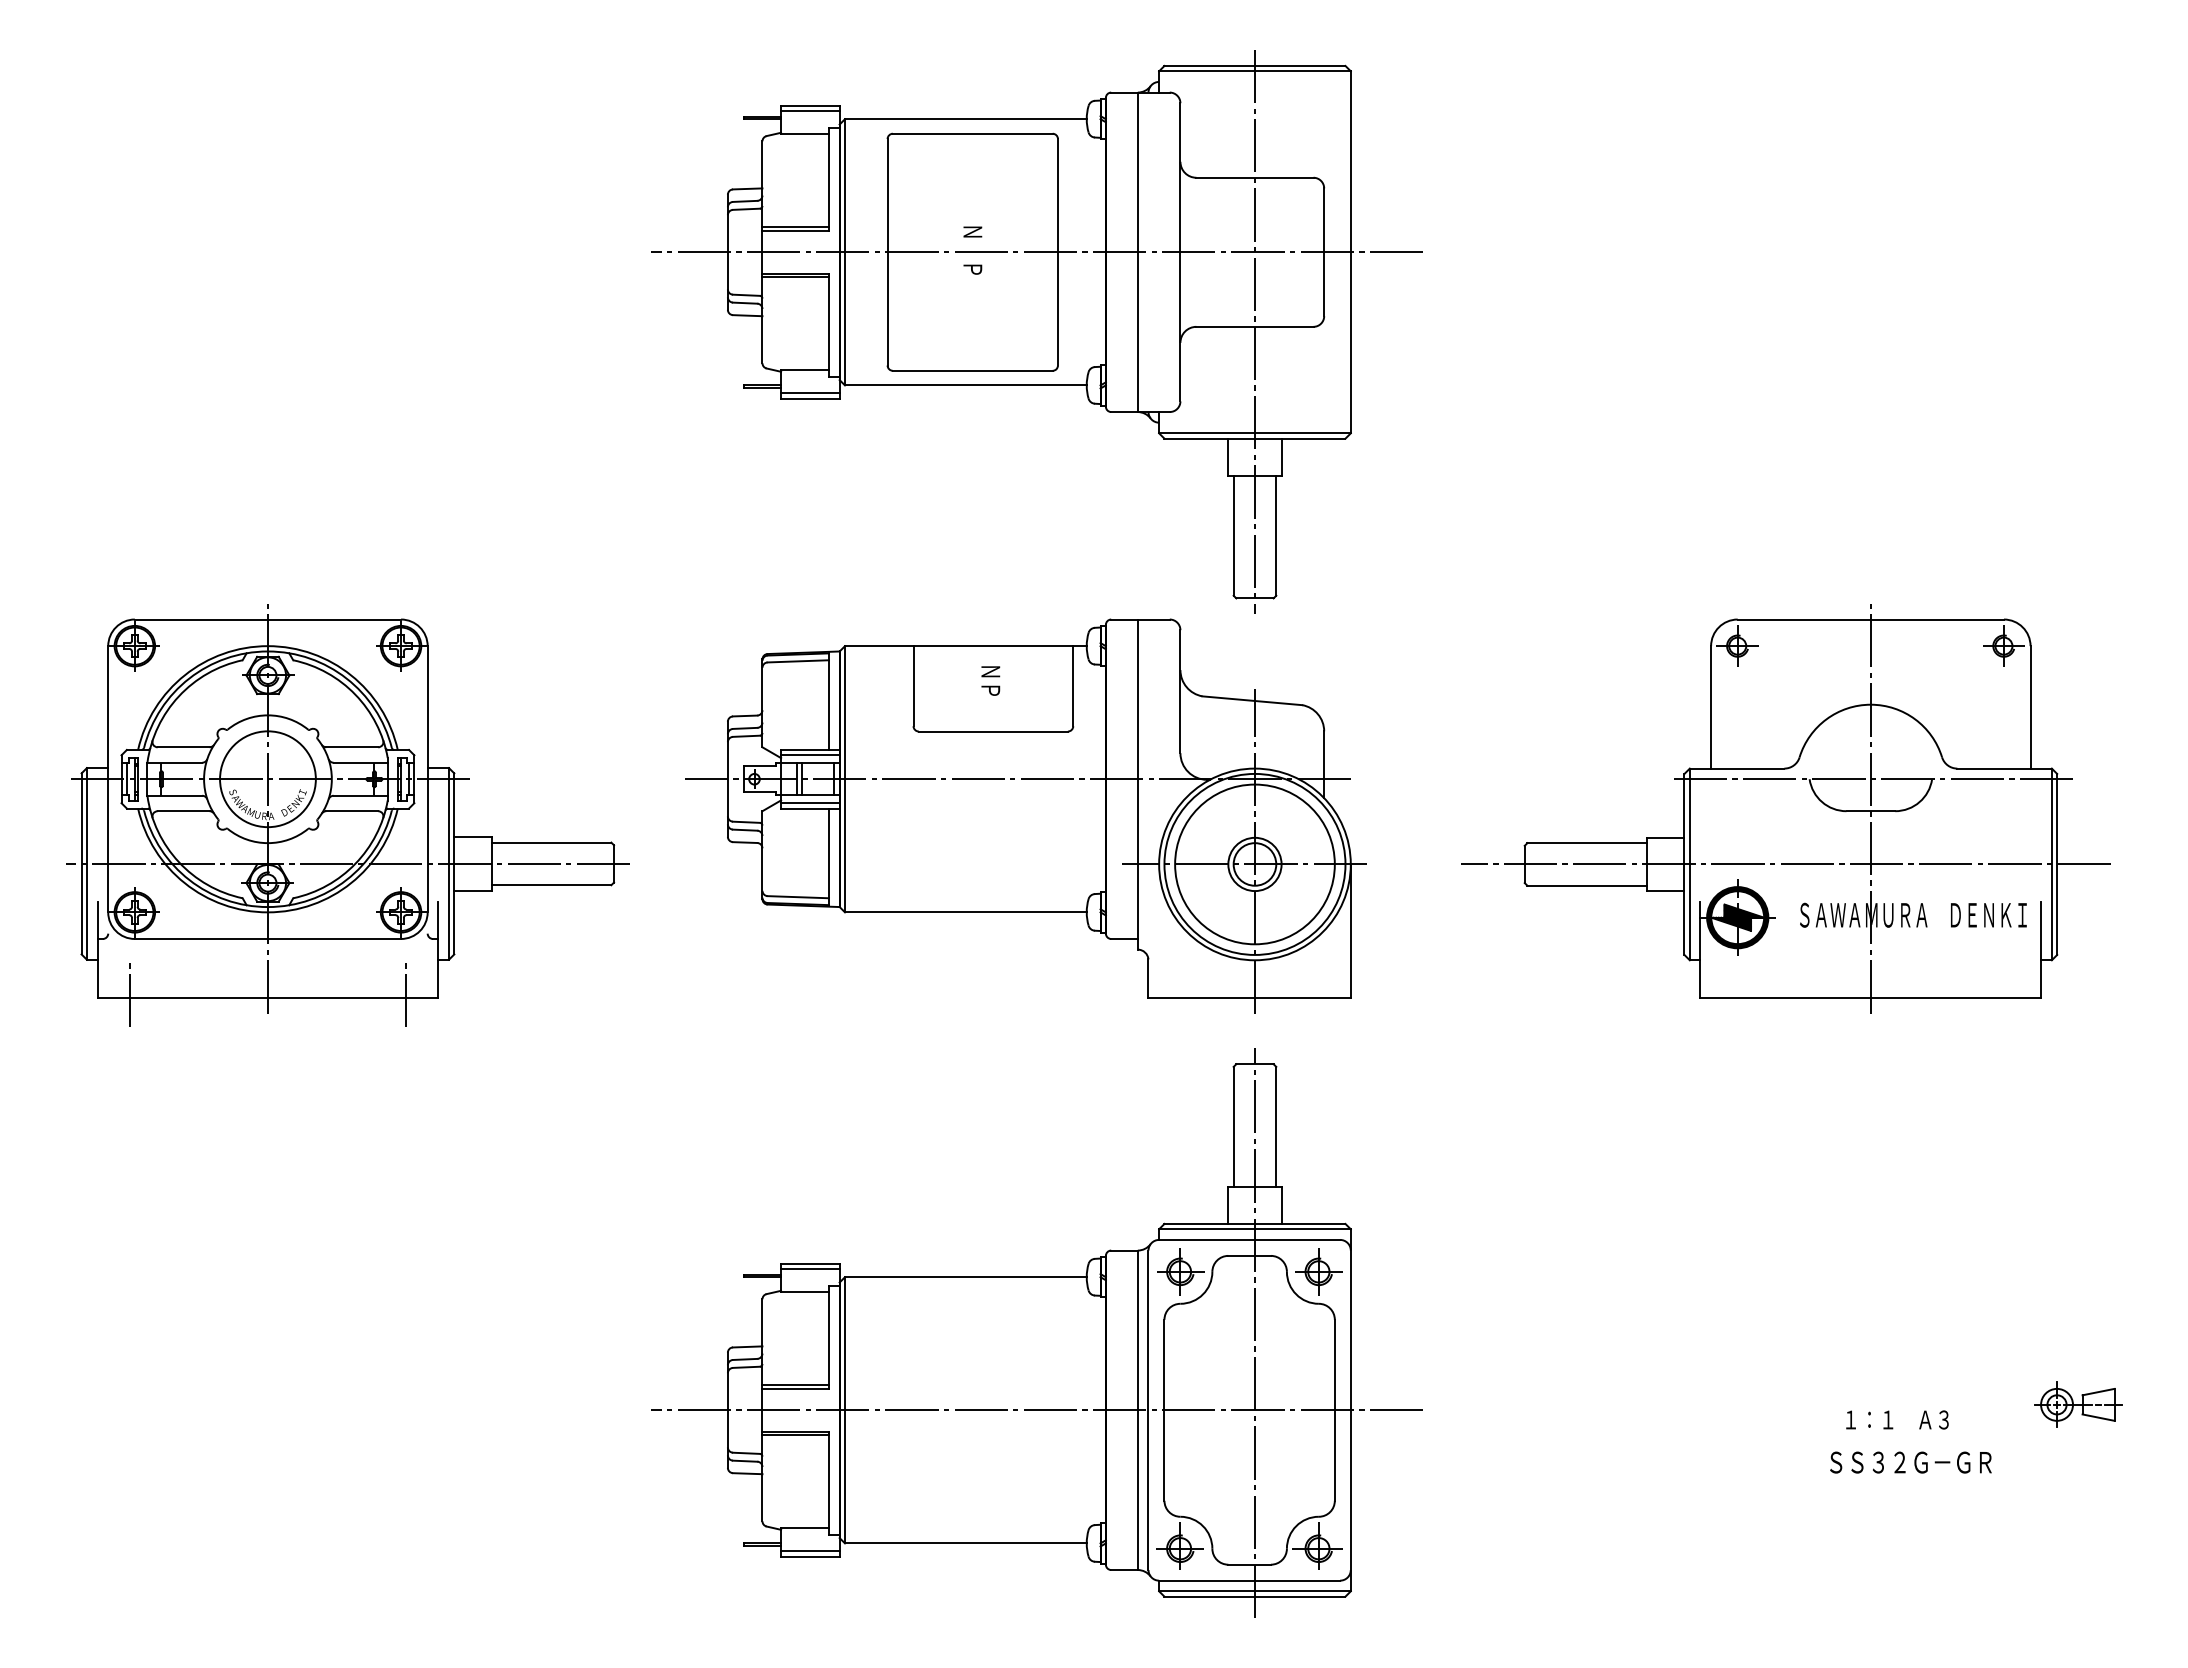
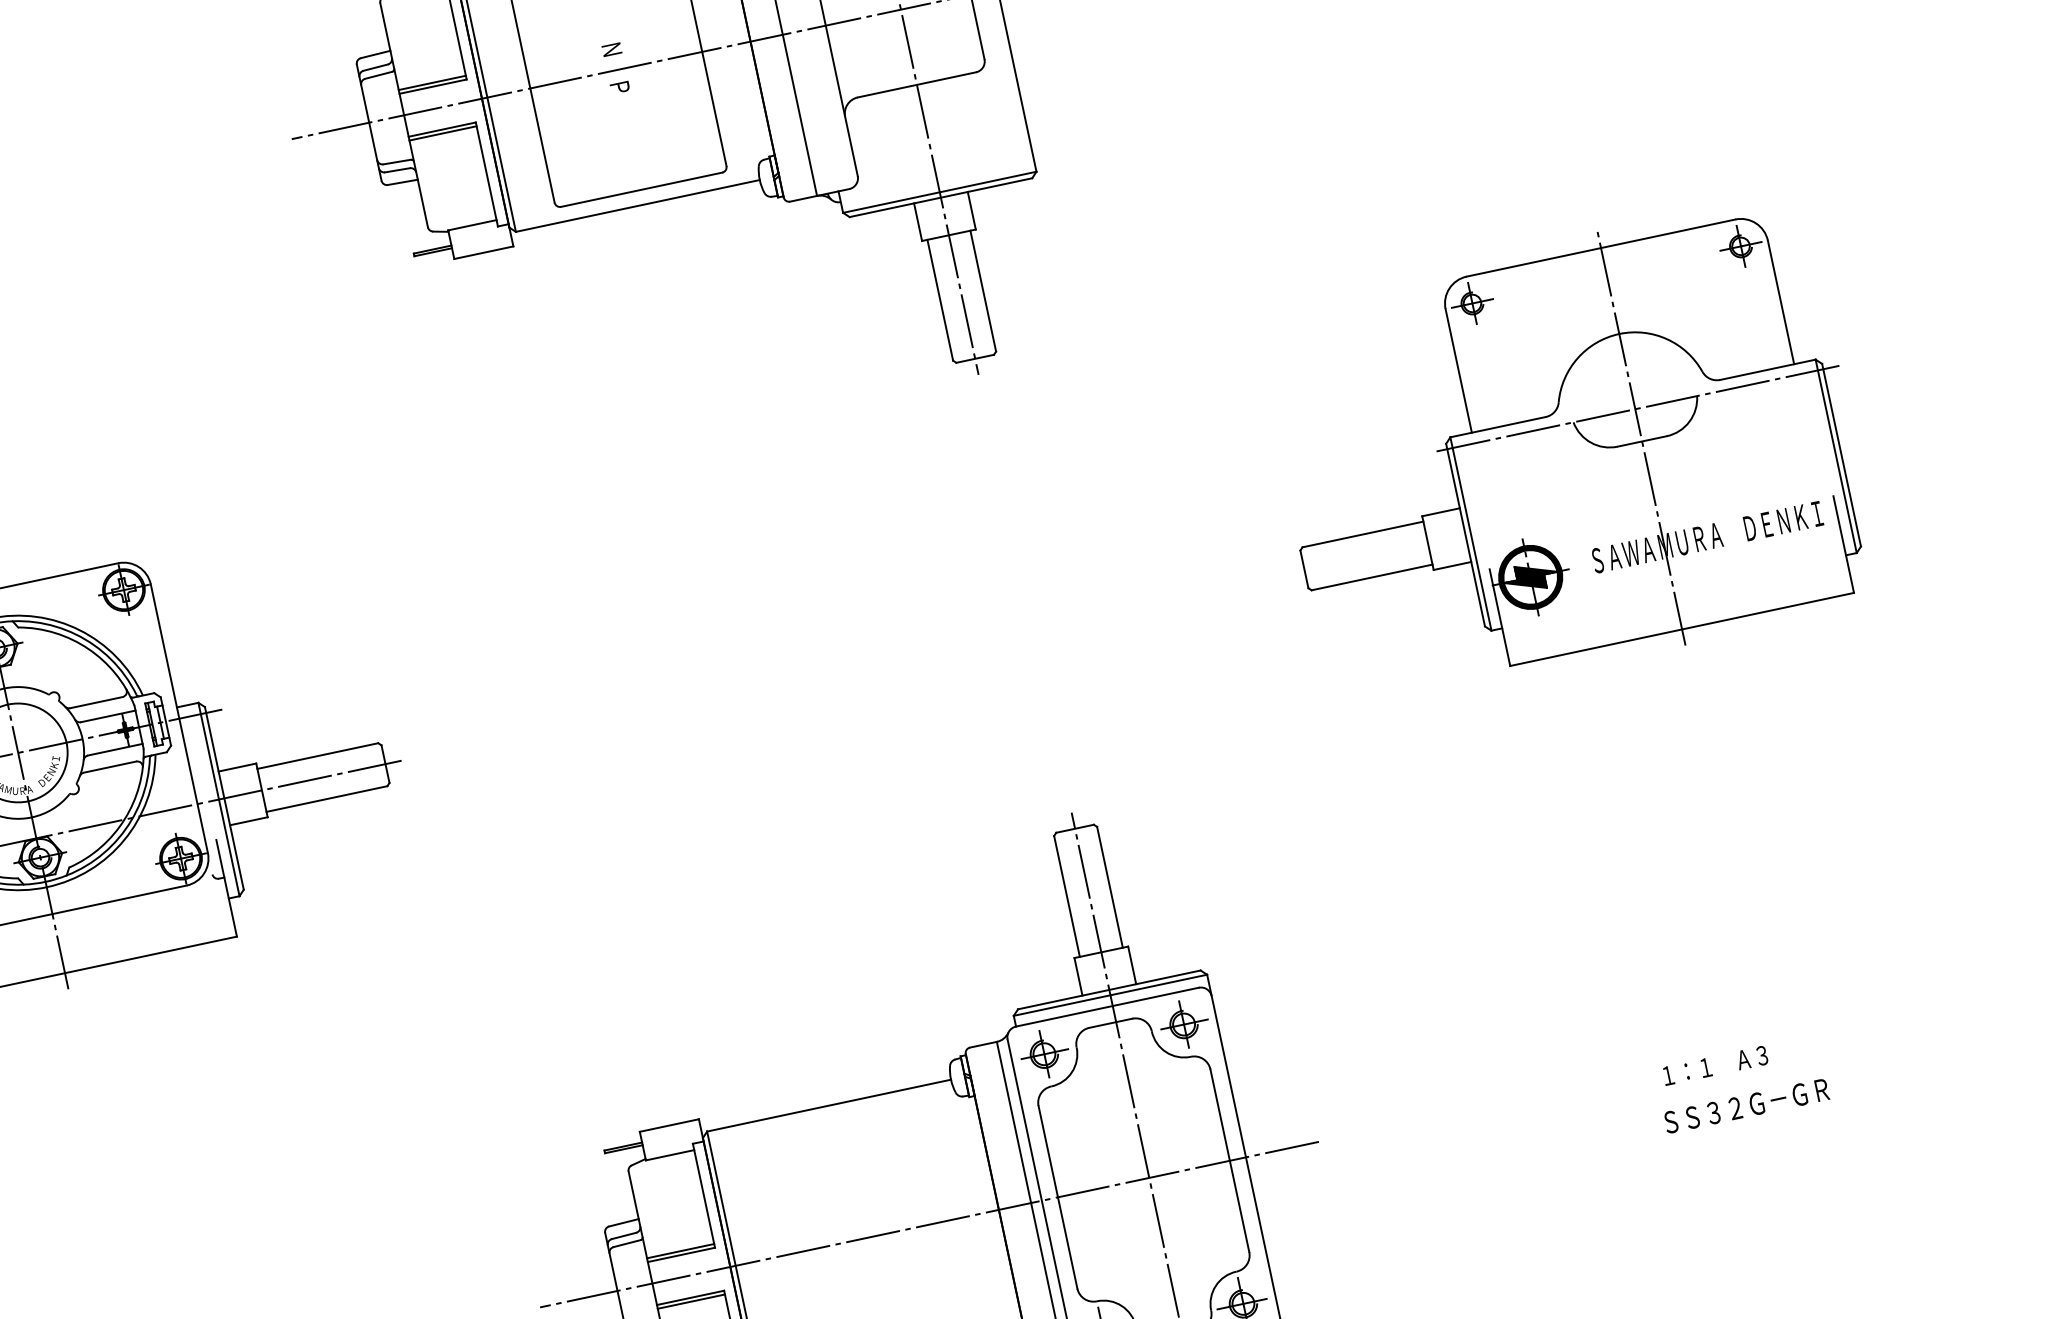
line: (810, 393) -> (482, 247), removed
part: (1025, 815) -> (790, 627), removed
line: (1785, 864) -> (1567, 513), removed
line: (406, 993) -> (203, 939), removed
line: (810, 1269) -> (670, 1131), removed
part: (2078, 1404) -> (1978, 995), removed
text: (1897, 1419) -> (1715, 1065), moved
text: (1910, 1462) -> (1746, 1106), moved

